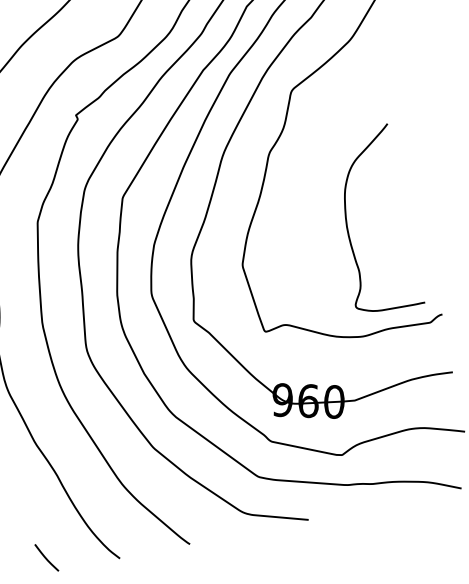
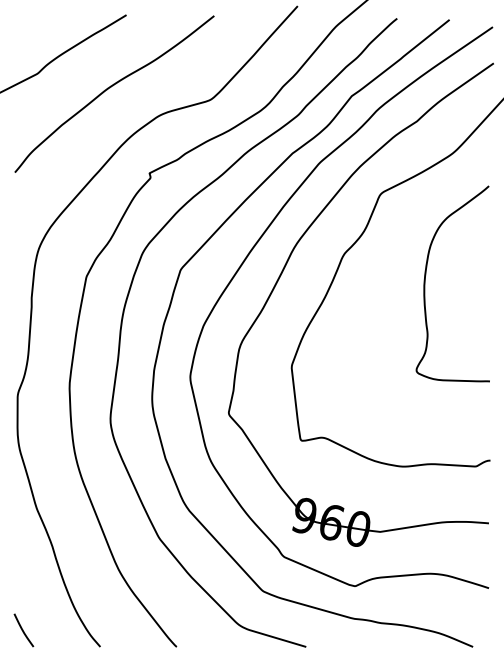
curve: (347, 224) -> (425, 283), moved

